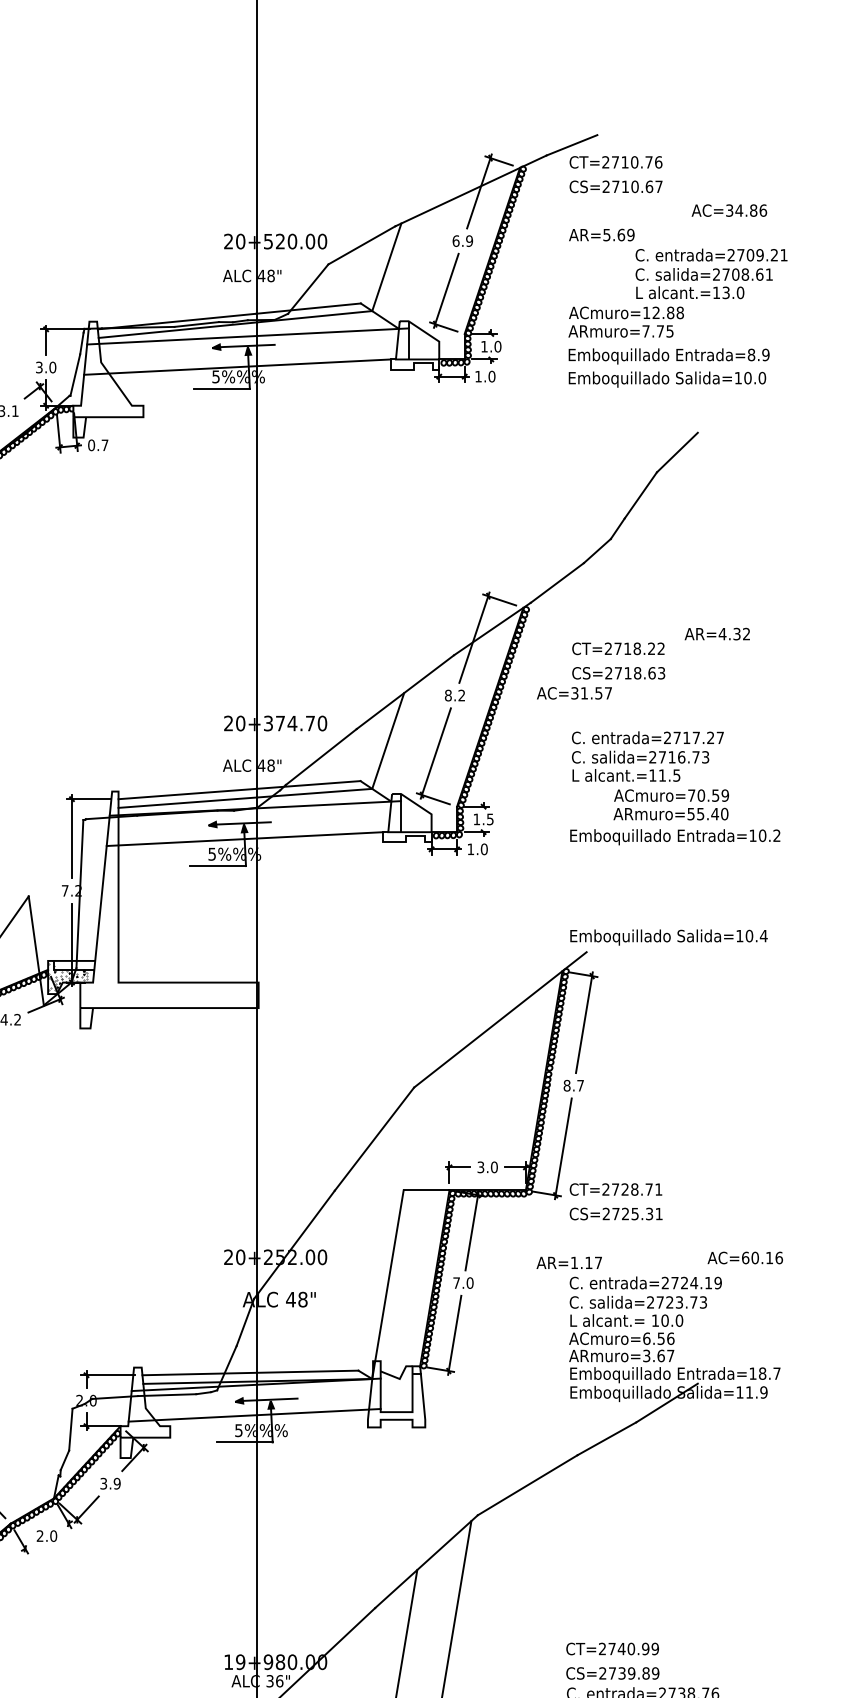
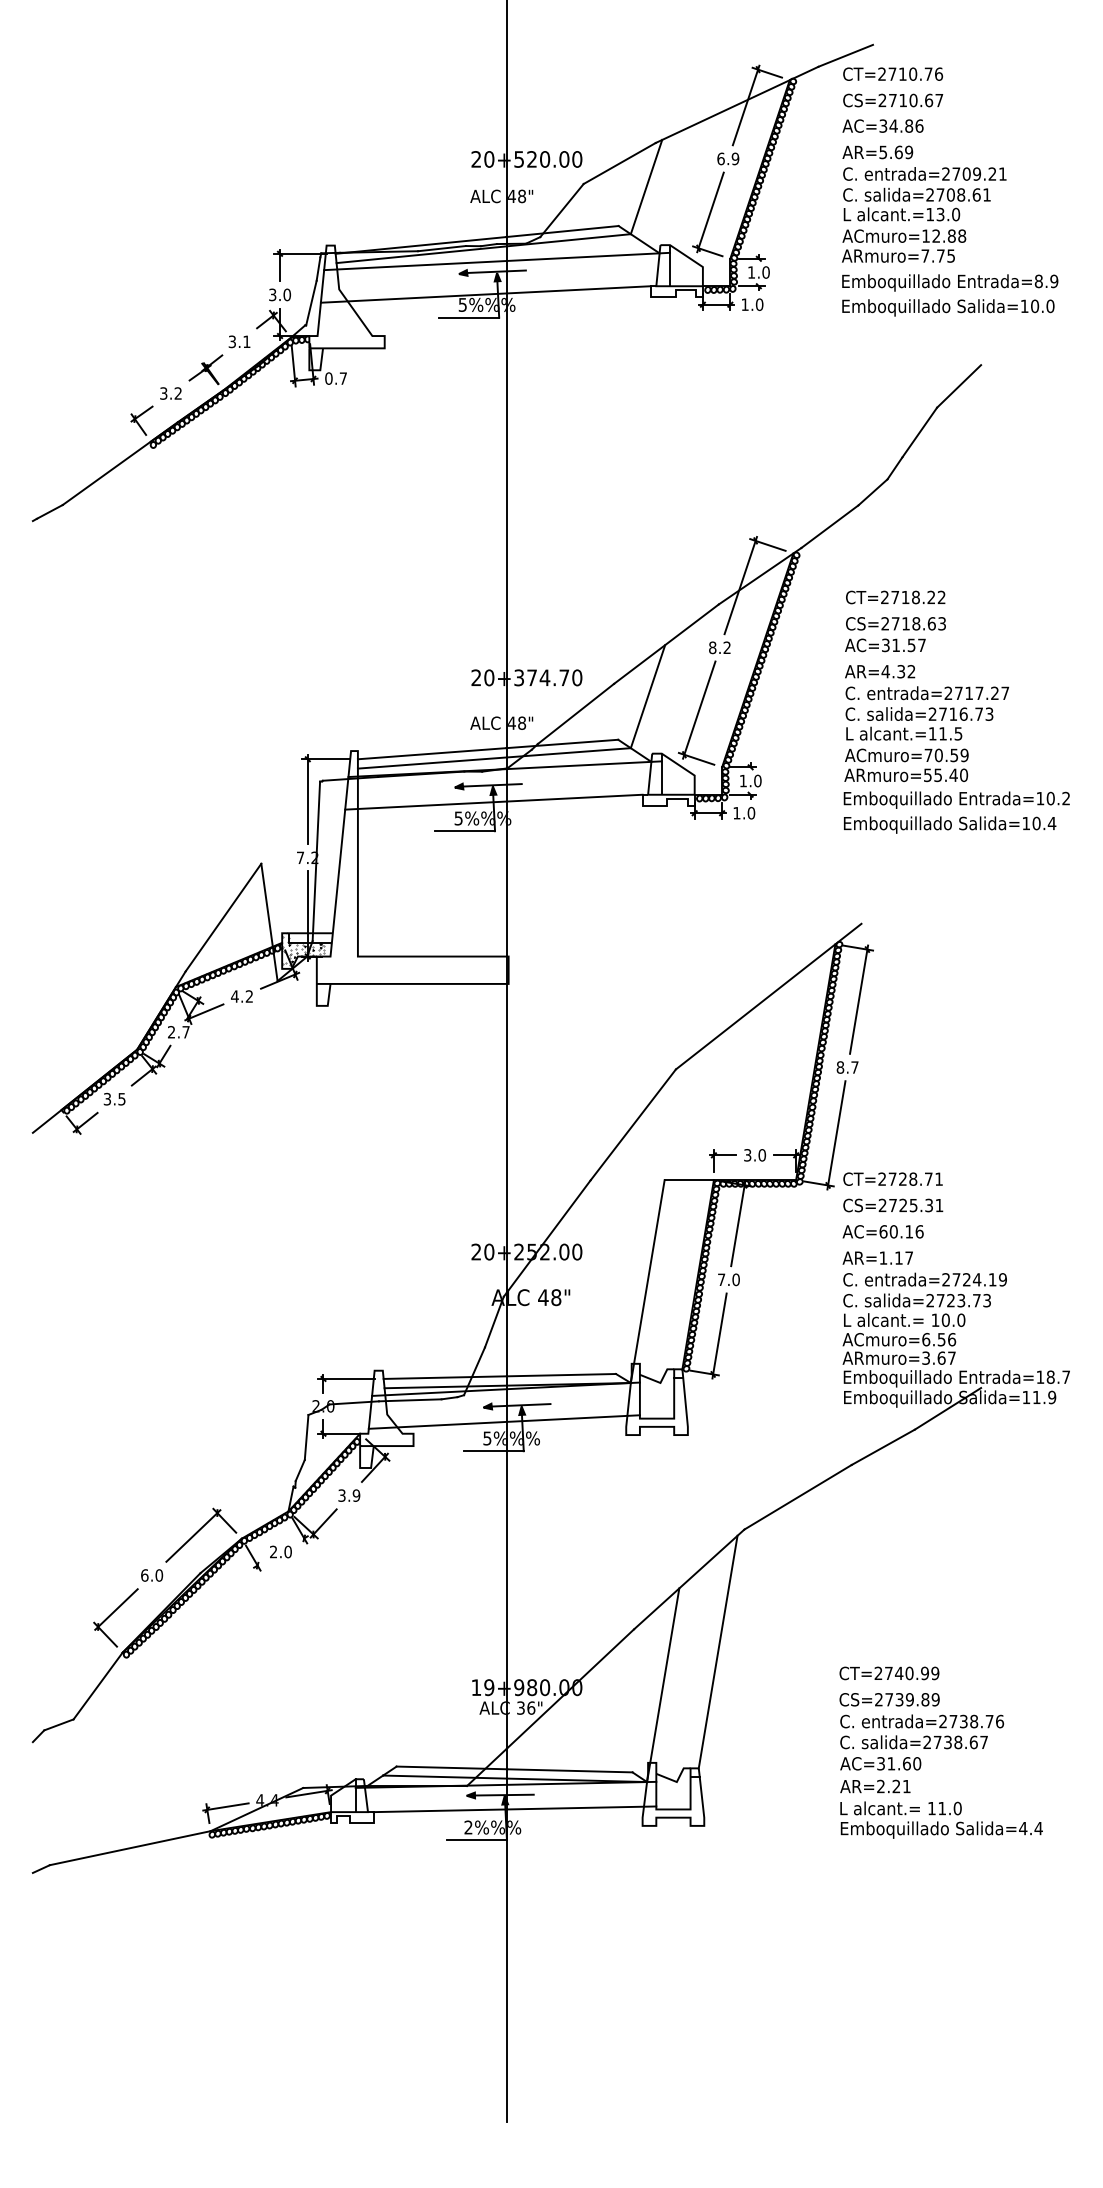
text: (728, 210) -> (882, 125), moved
text: (711, 274) -> (924, 194), moved
text: (717, 633) -> (880, 671), moved
text: (574, 693) -> (885, 645), moved
text: (671, 804) -> (906, 765), moved
text: (489, 818) -> (757, 780), 1.5 -> 1.0
text: (669, 936) -> (950, 824), moved
text: (744, 1257) -> (882, 1231), moved
text: (569, 1262) -> (877, 1257), moved

